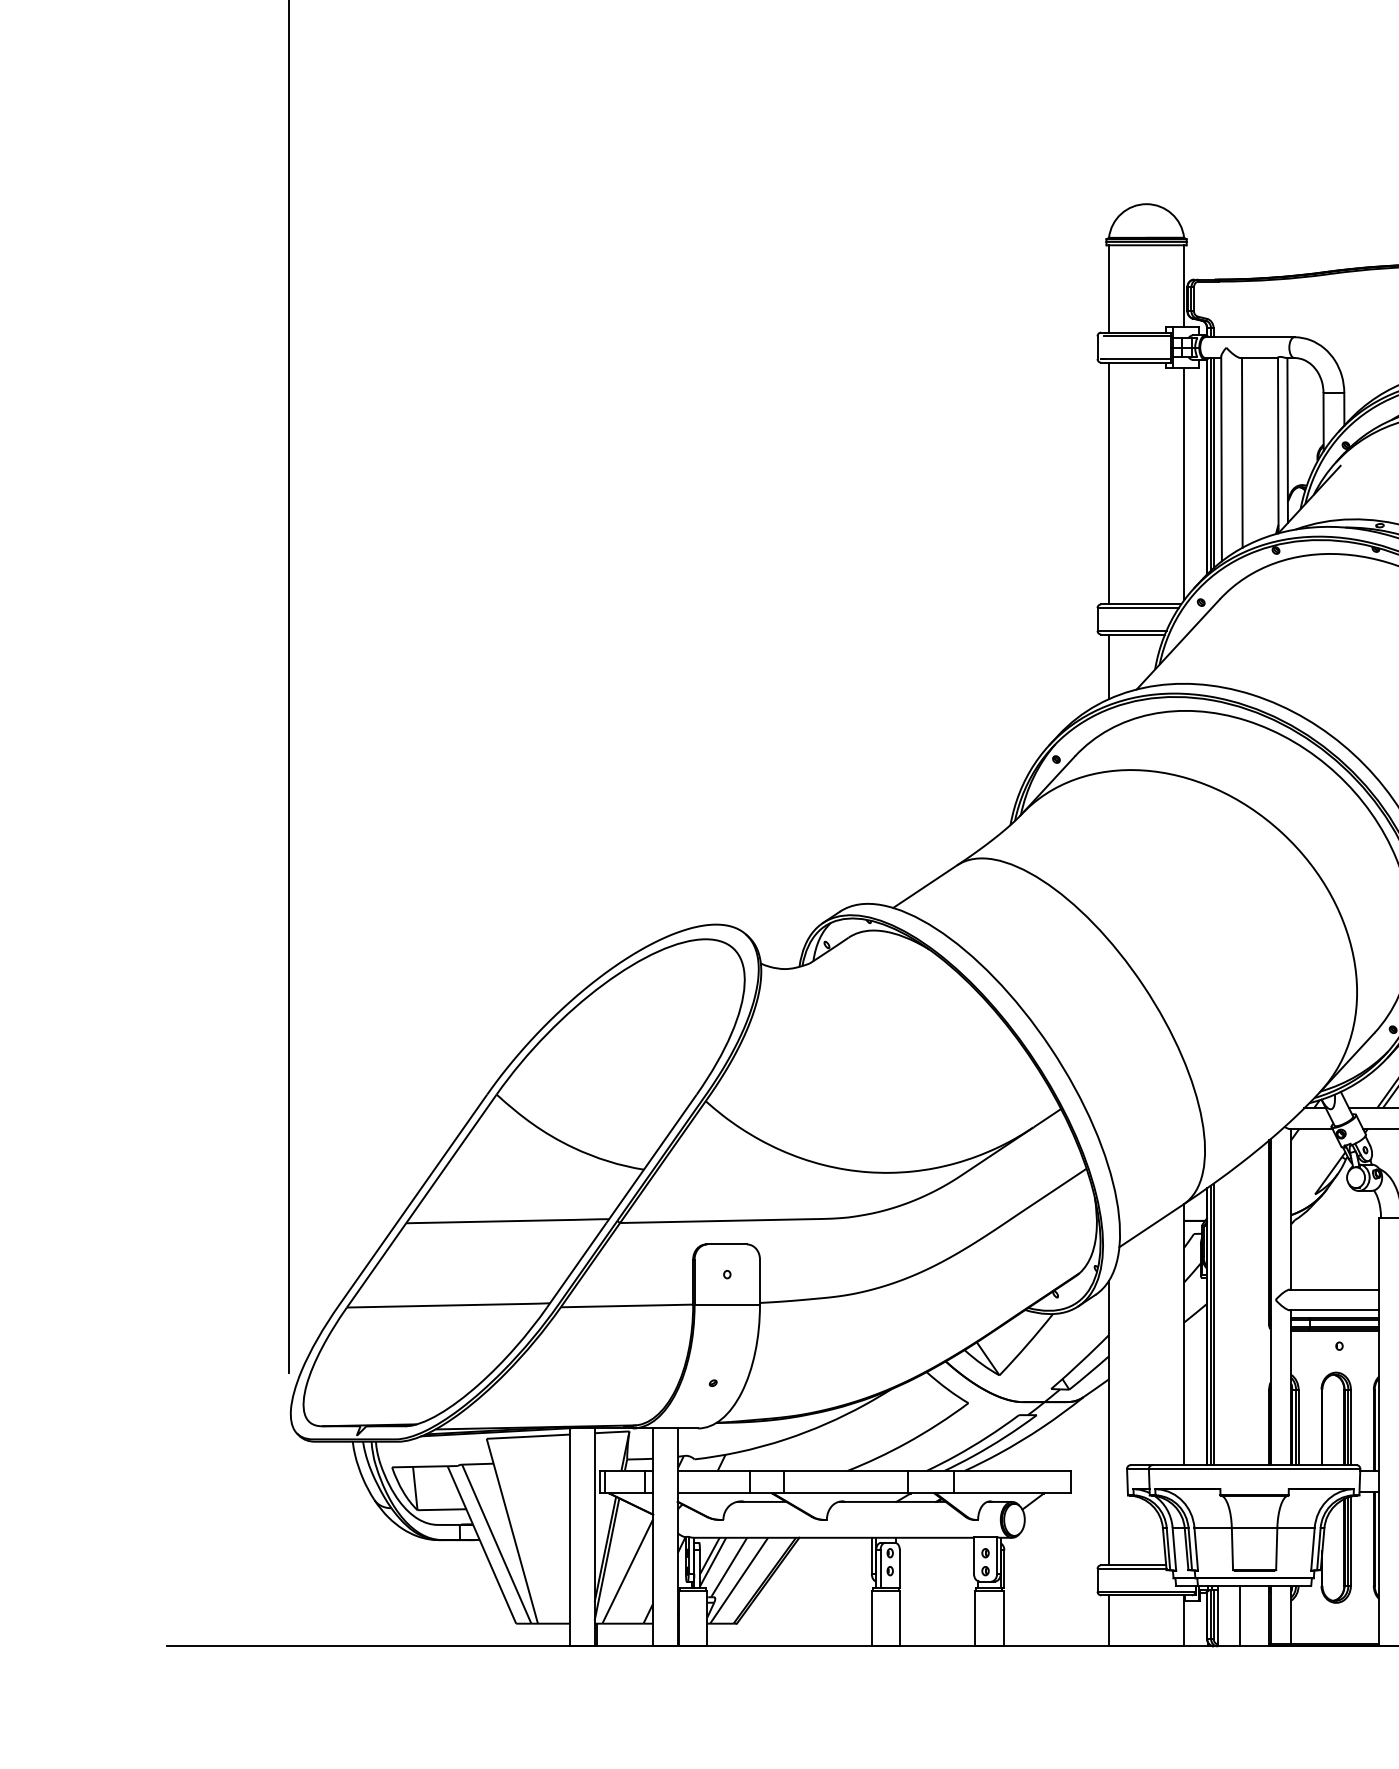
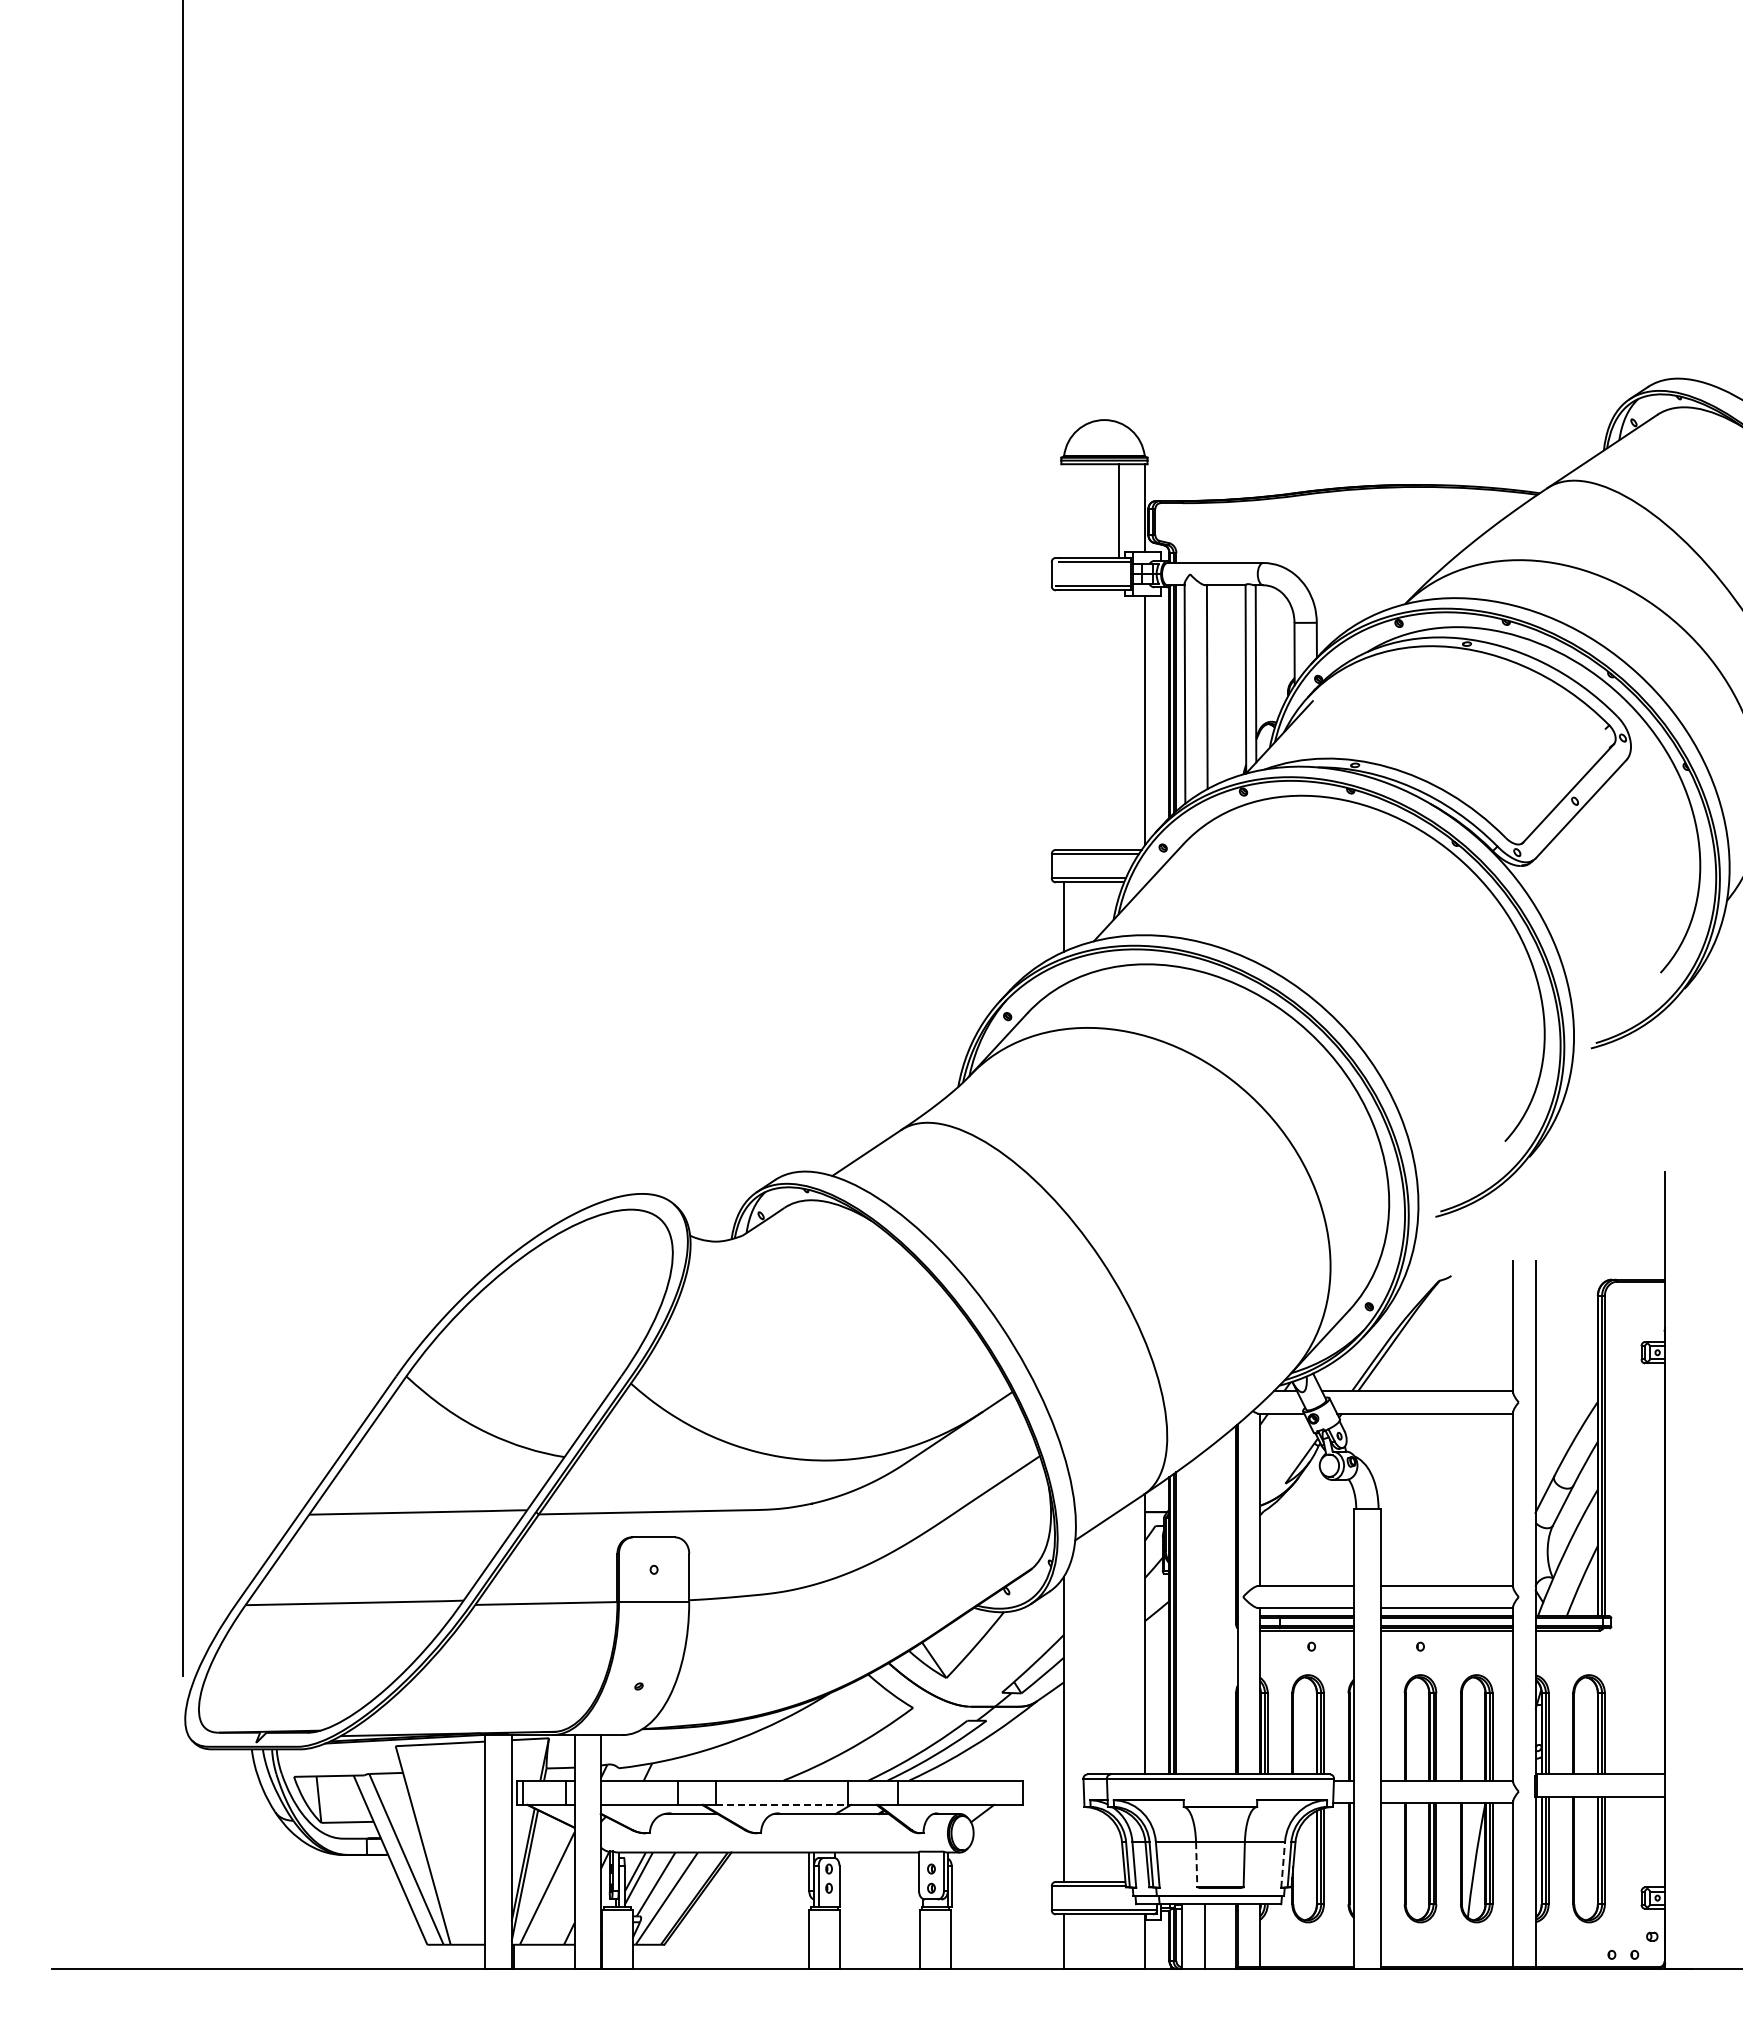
line: (1108, 288) -> (1118, 510), moved
line: (1108, 482) -> (1063, 719), removed
line: (846, 1493) -> (782, 1804), solid -> dashed
line: (1232, 1548) -> (1196, 1864), solid -> dashed
line: (1313, 1548) -> (1283, 1864), solid -> dashed

